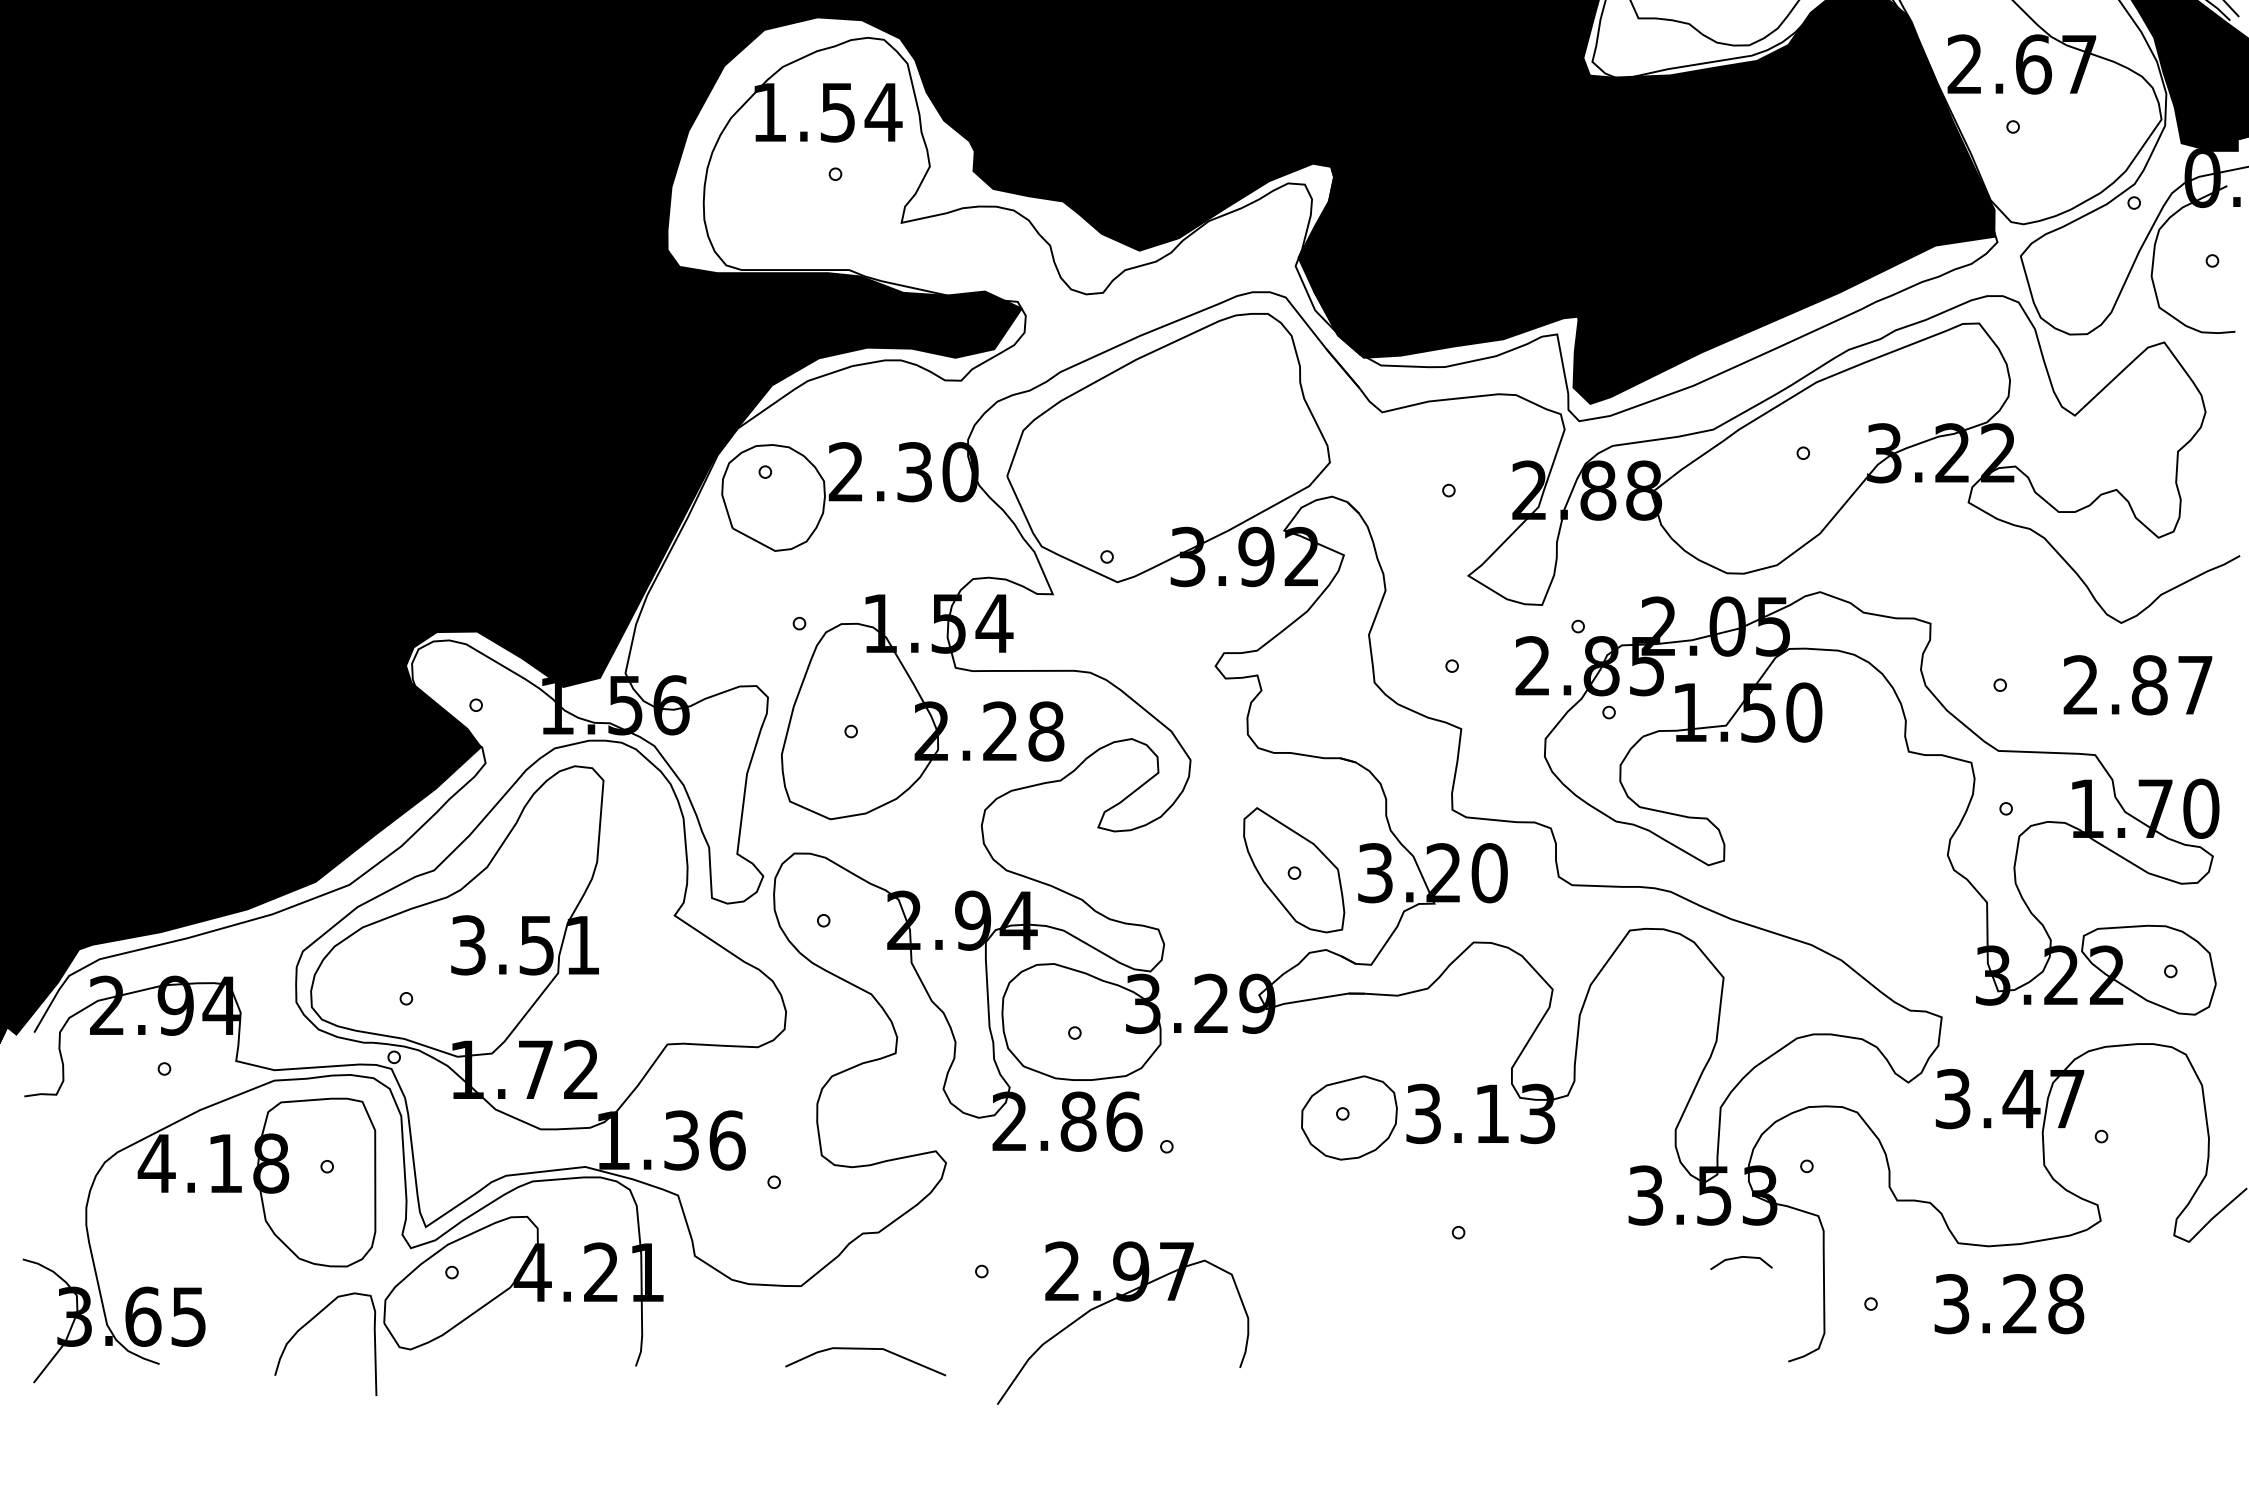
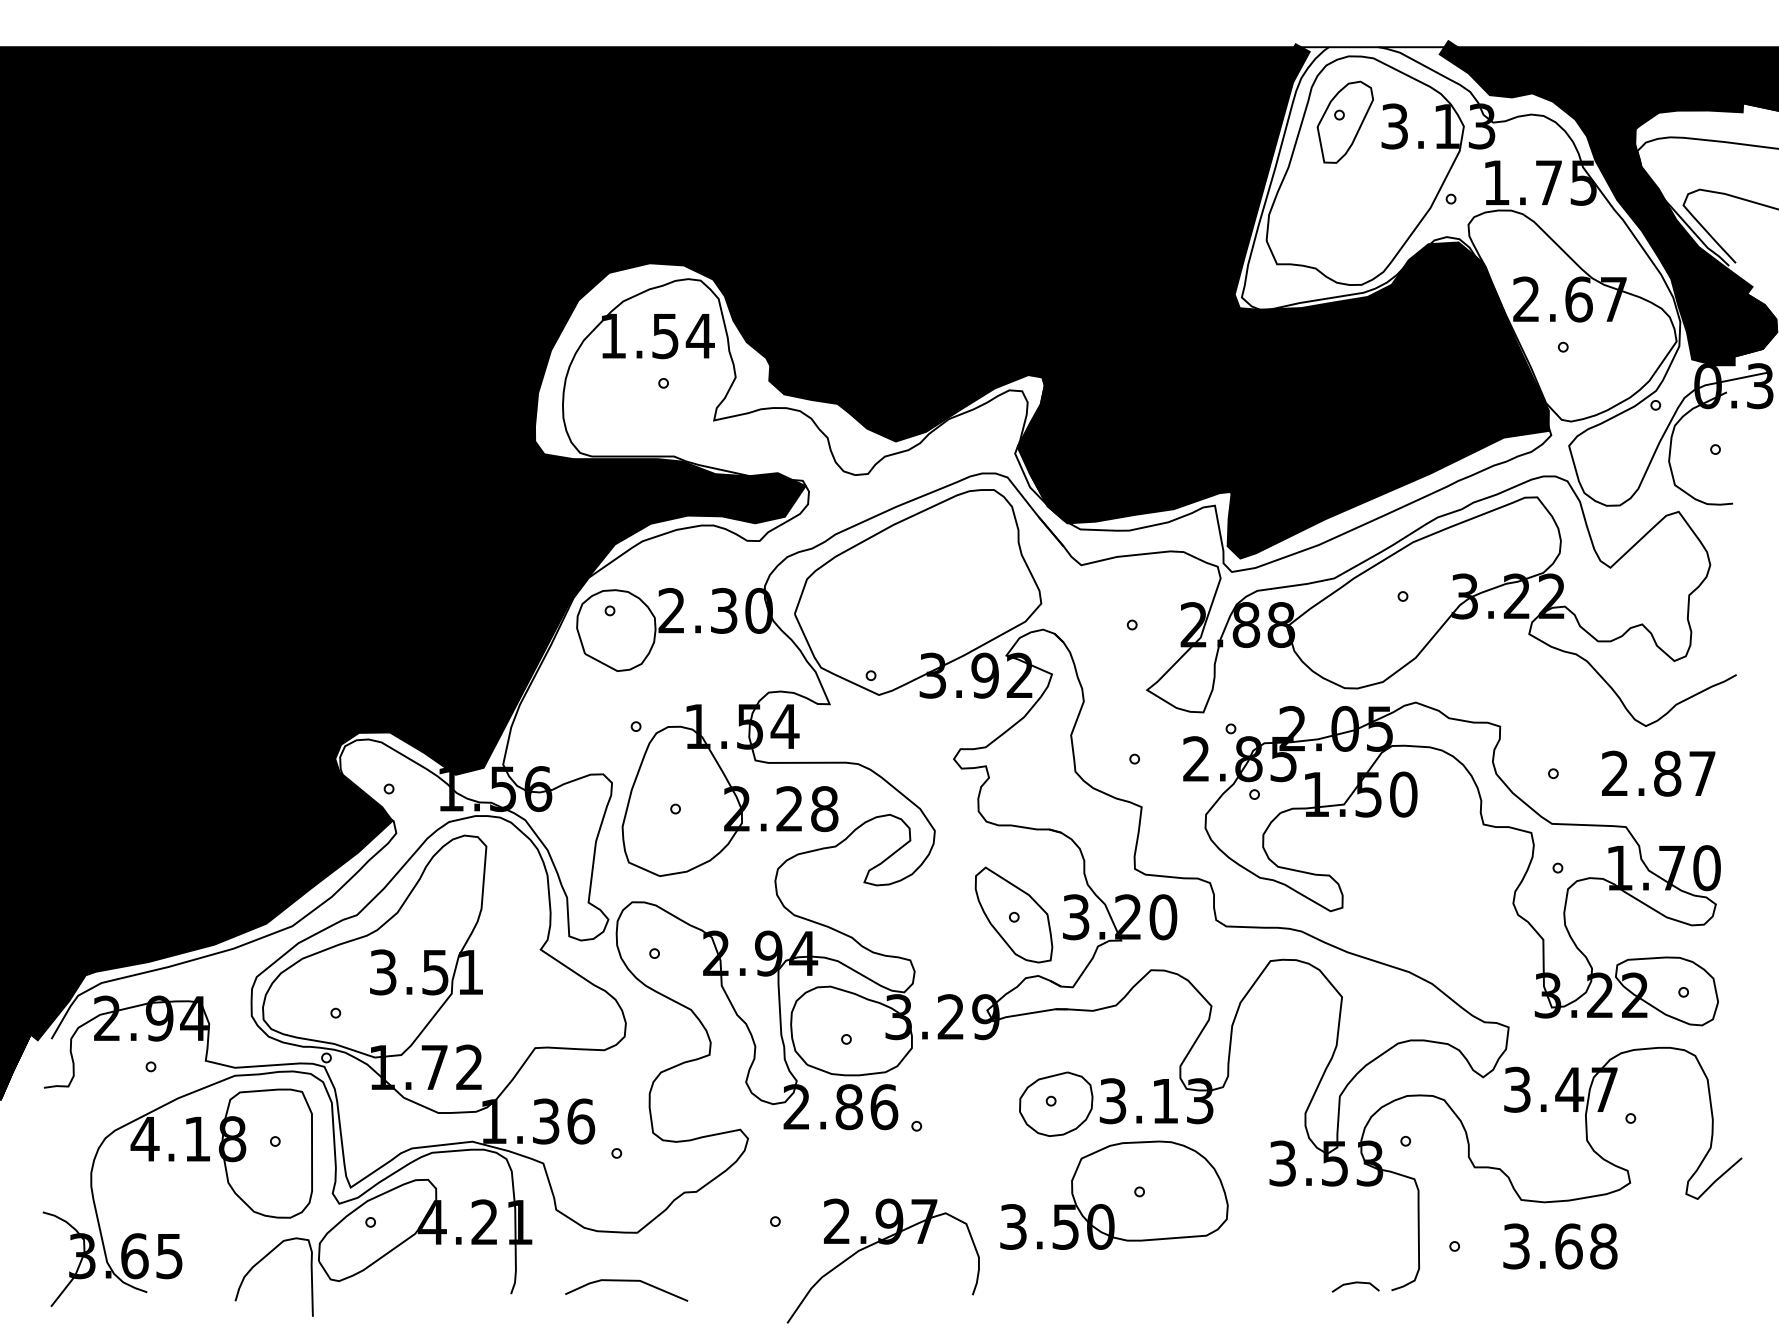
part: (1425, 1236) -> (1114, 1194), added
line: (1741, 1258) -> (1355, 1283), moved
text: (2019, 1304) -> (1568, 1246), 3.28 -> 3.68
line: (865, 1349) -> (626, 1281), moved

